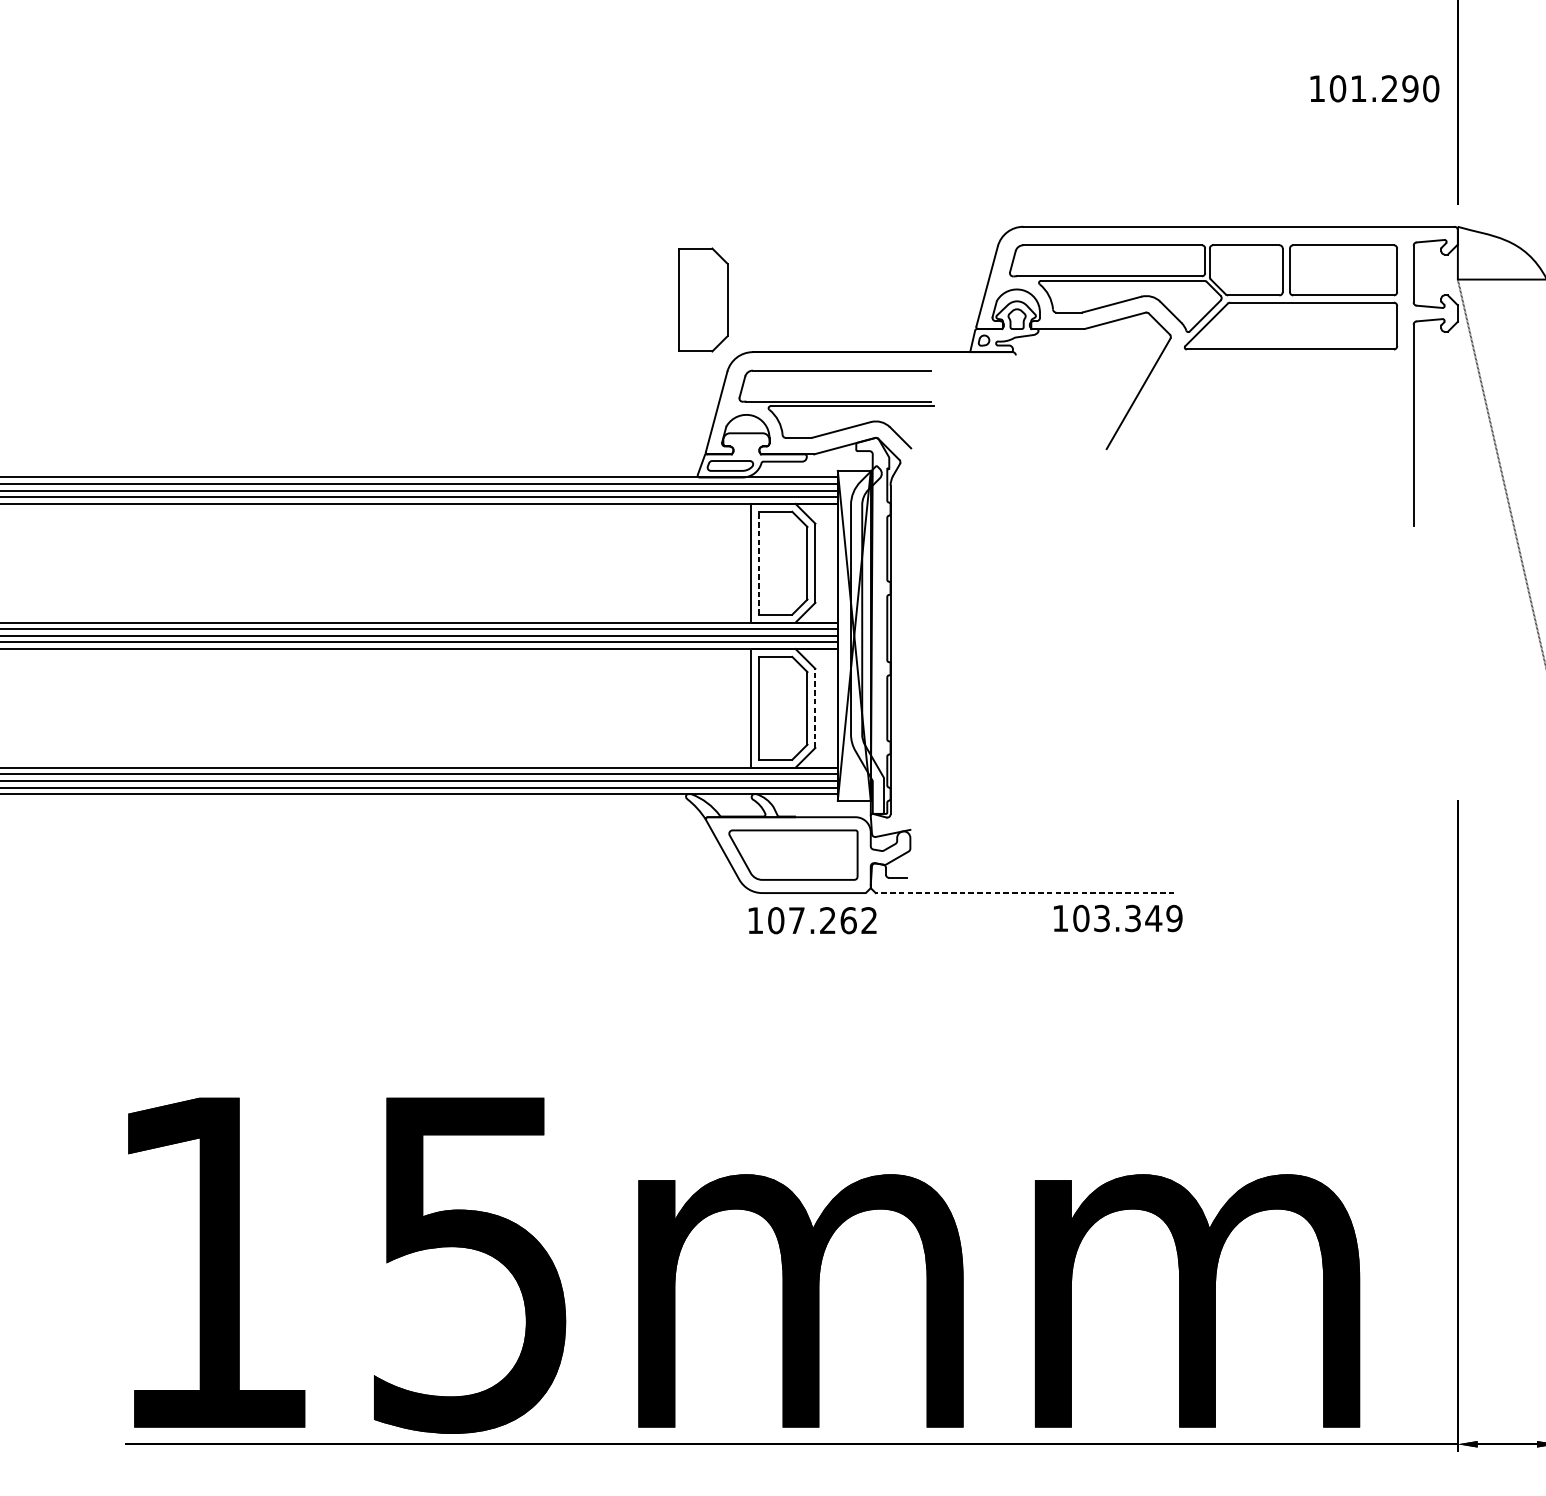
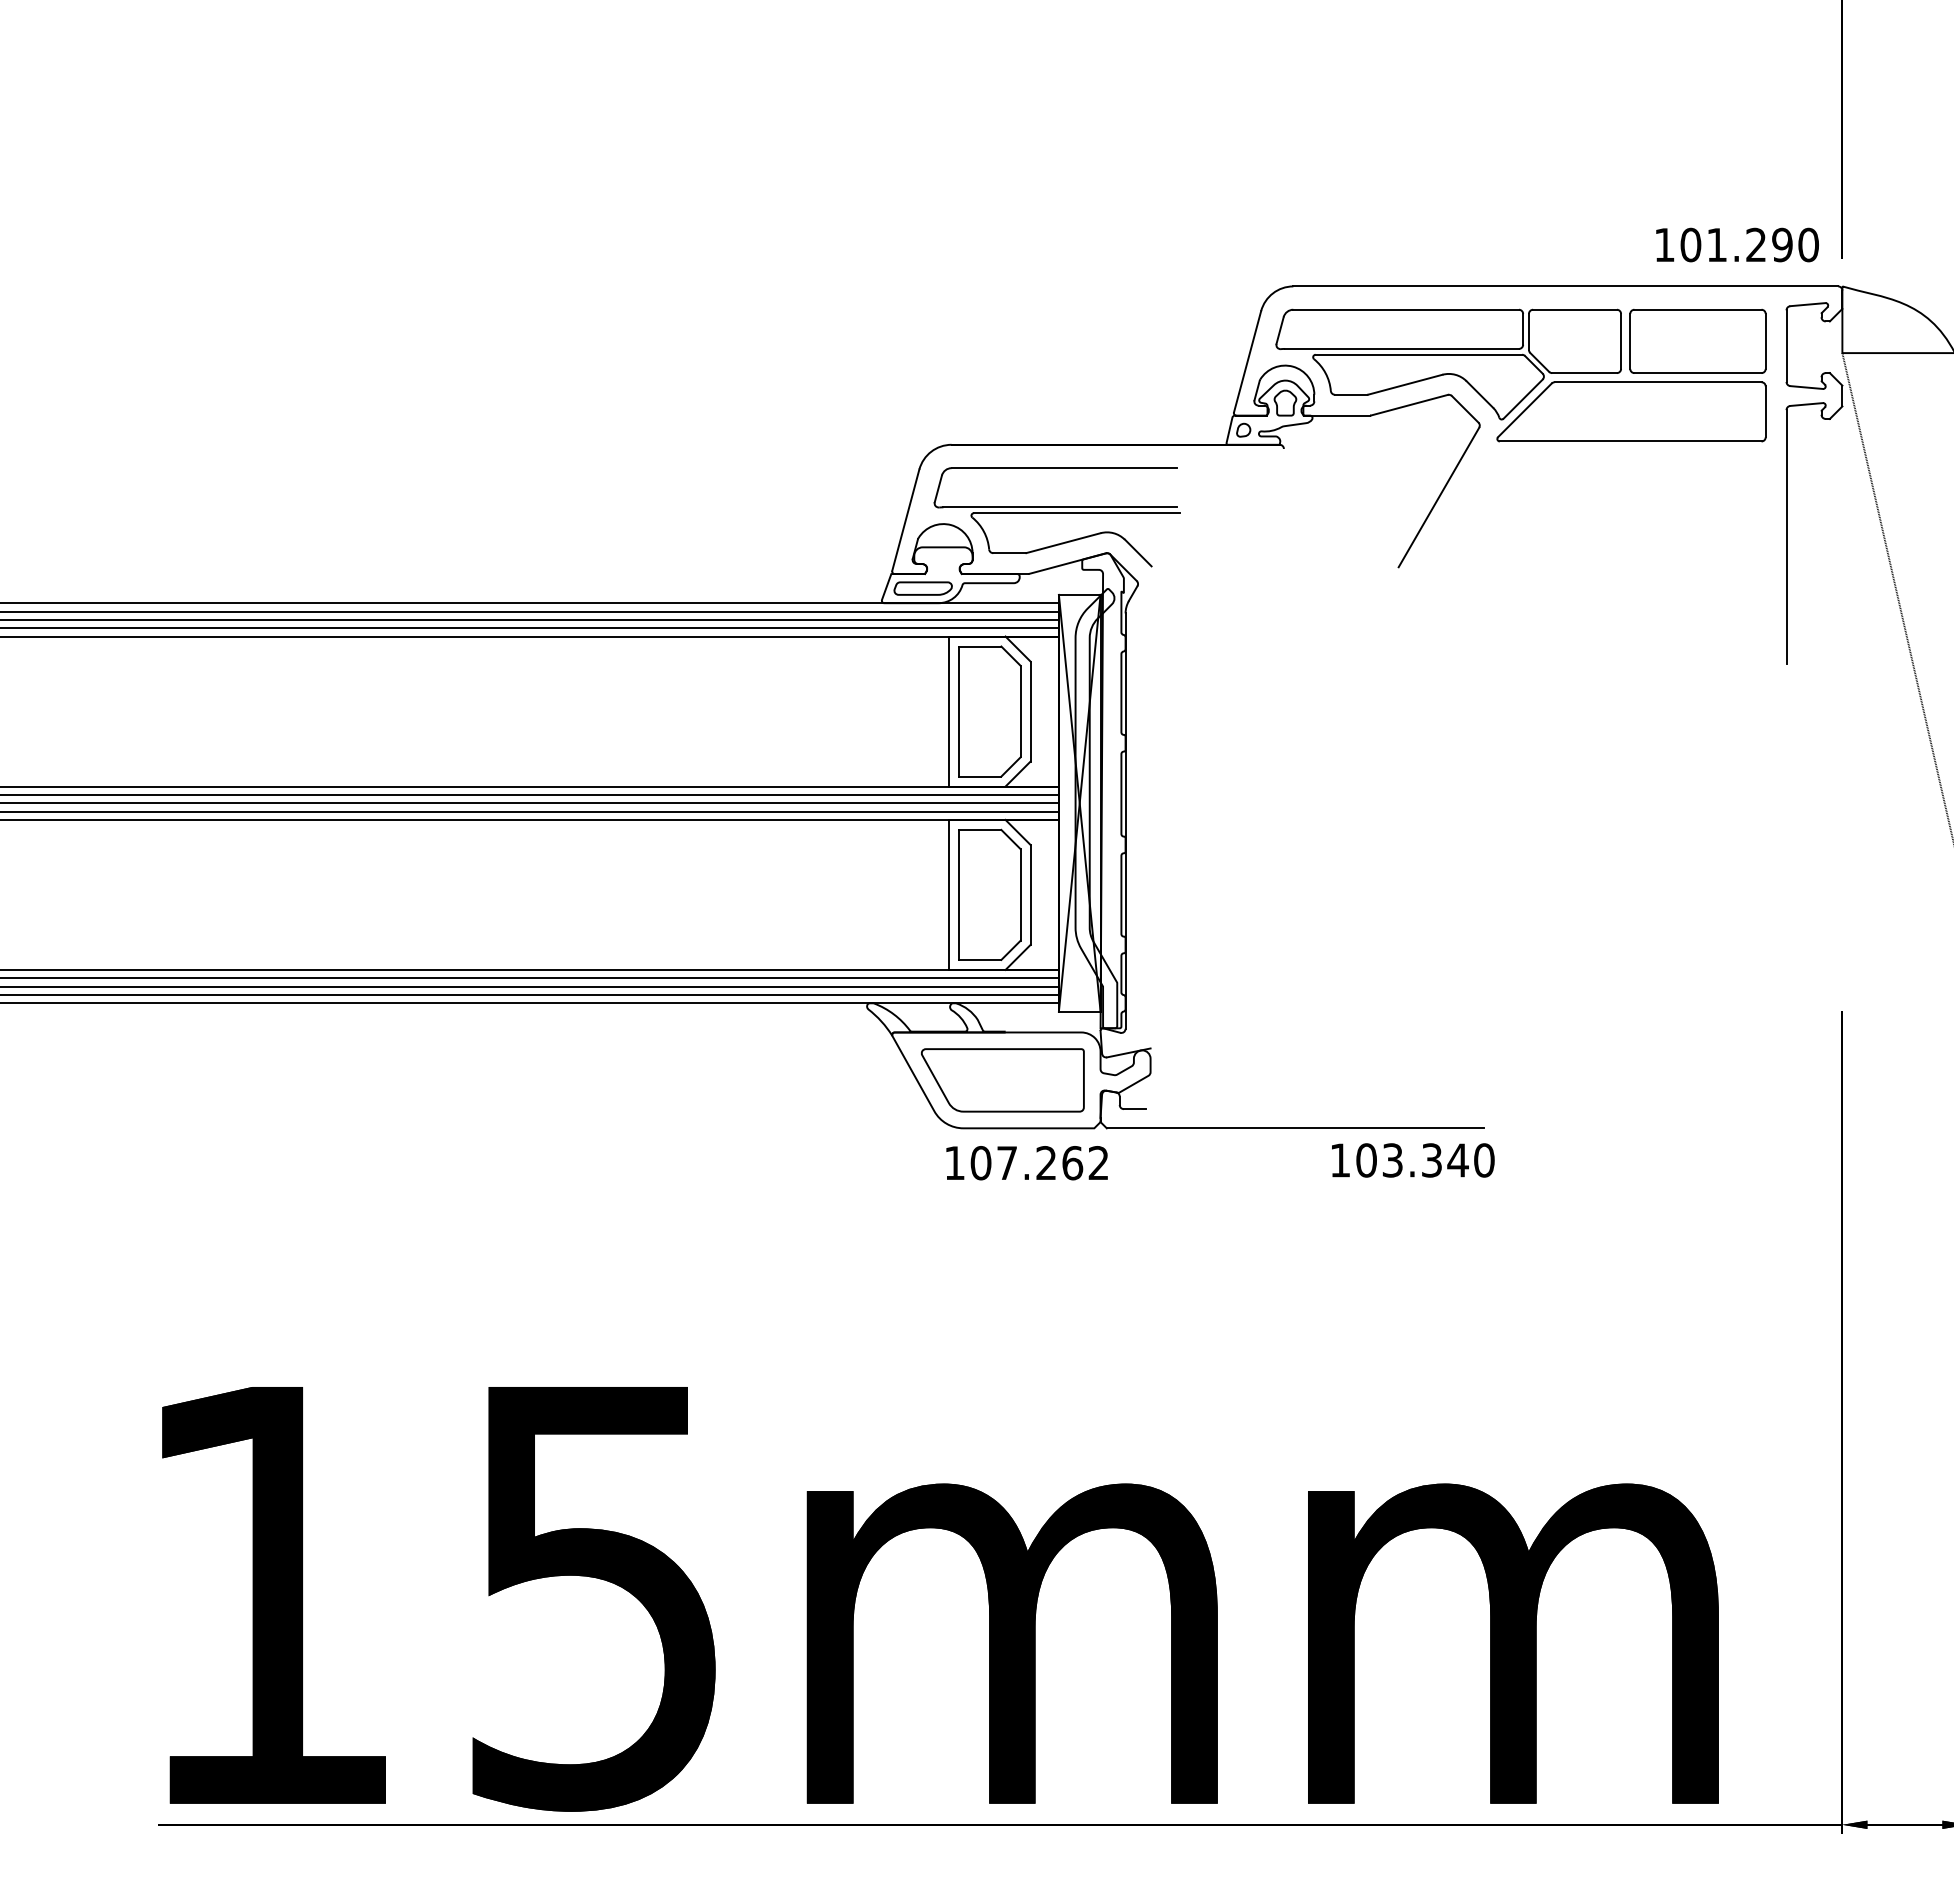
text: (1374, 88) -> (1737, 244), moved
part: (702, 299) -> (888, 378), removed
line: (758, 563) -> (958, 711), dashed -> solid
line: (815, 708) -> (1030, 894), dashed -> solid
line: (1025, 893) -> (1295, 1128), dashed -> solid
text: (1174, 918) -> (1484, 1160), 103.349 -> 103.340

